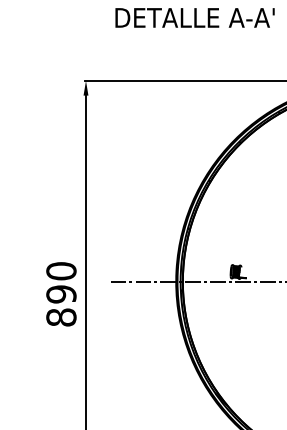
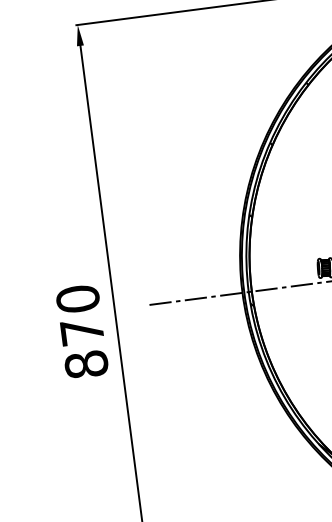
text: (61, 294) -> (82, 332), 890 -> 870

